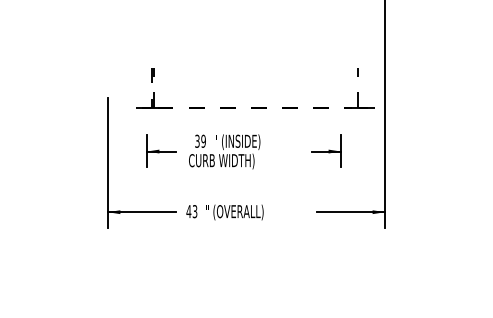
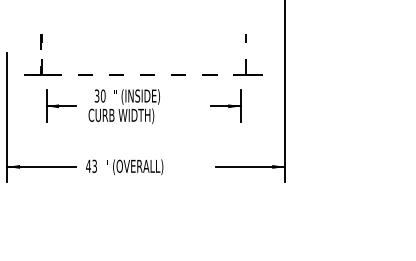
part: (255, 107) -> (144, 74), moved
text: (203, 141) -> (103, 96), 39 -> 30

